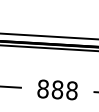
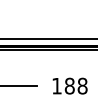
text: (42, 88) -> (56, 85), 888 -> 188

